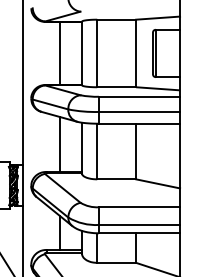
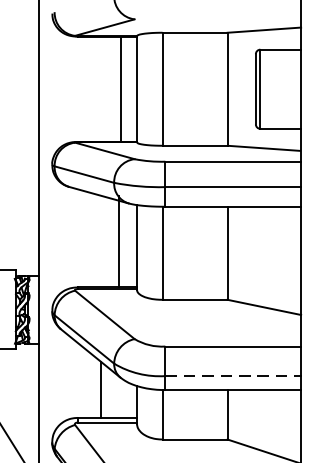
line: (60, 52) -> (121, 87), moved
line: (60, 144) -> (119, 241), moved
line: (139, 224) -> (233, 375), solid -> dashed

